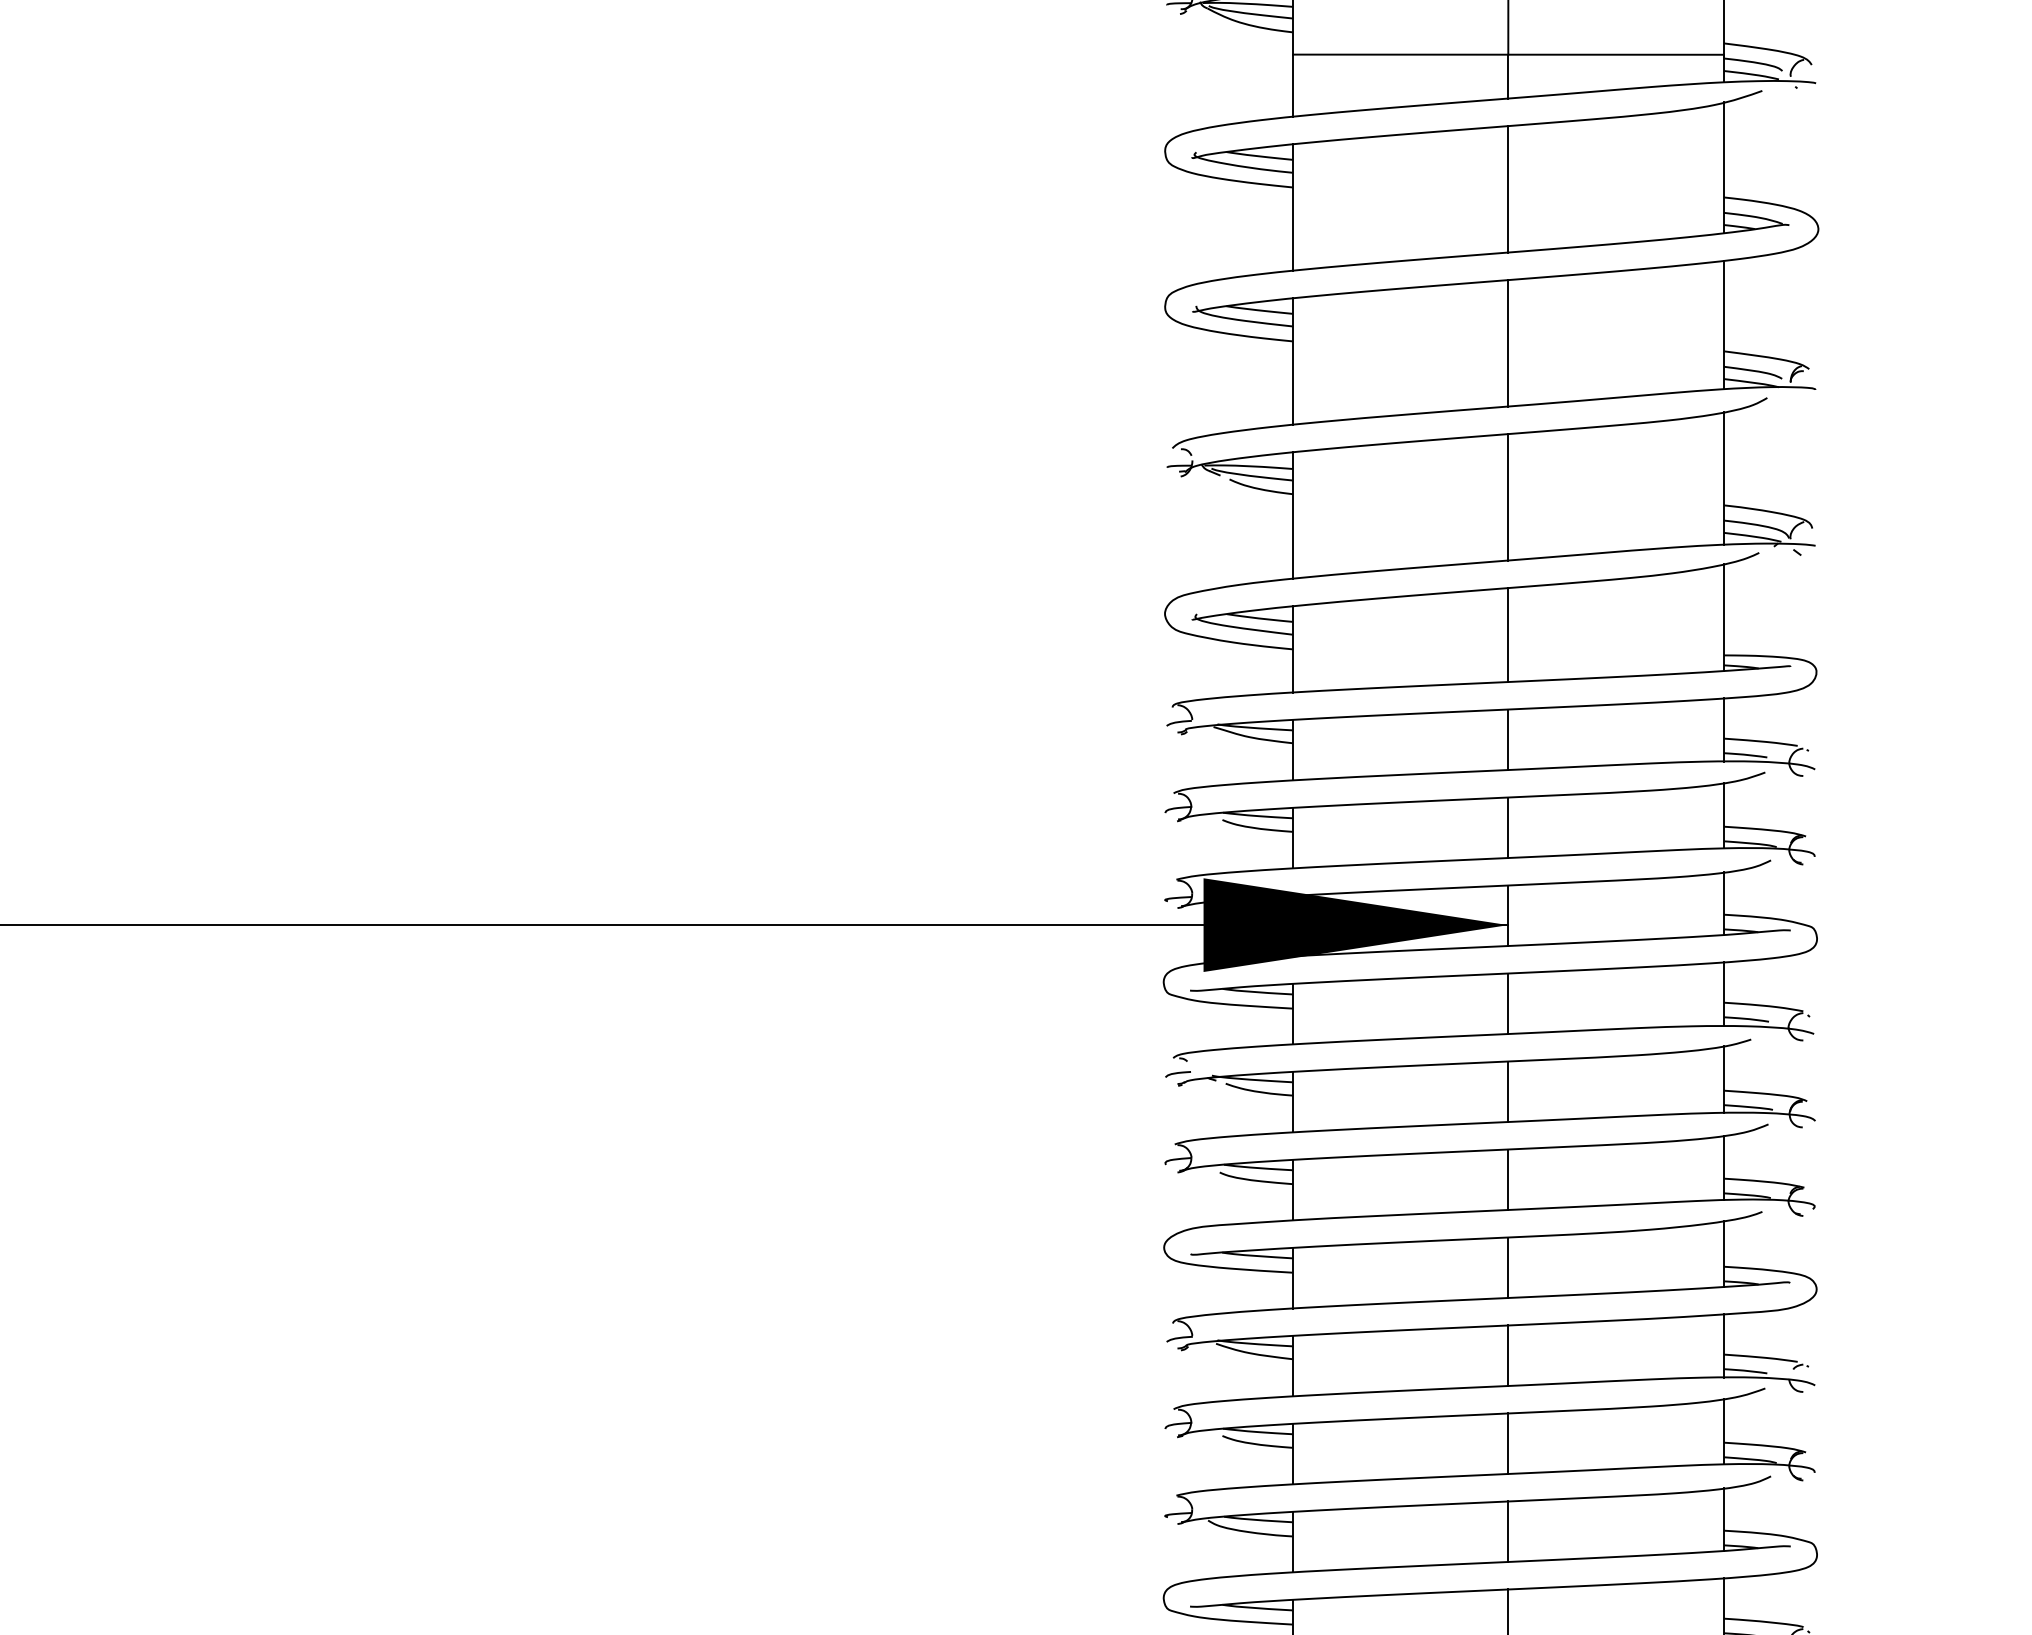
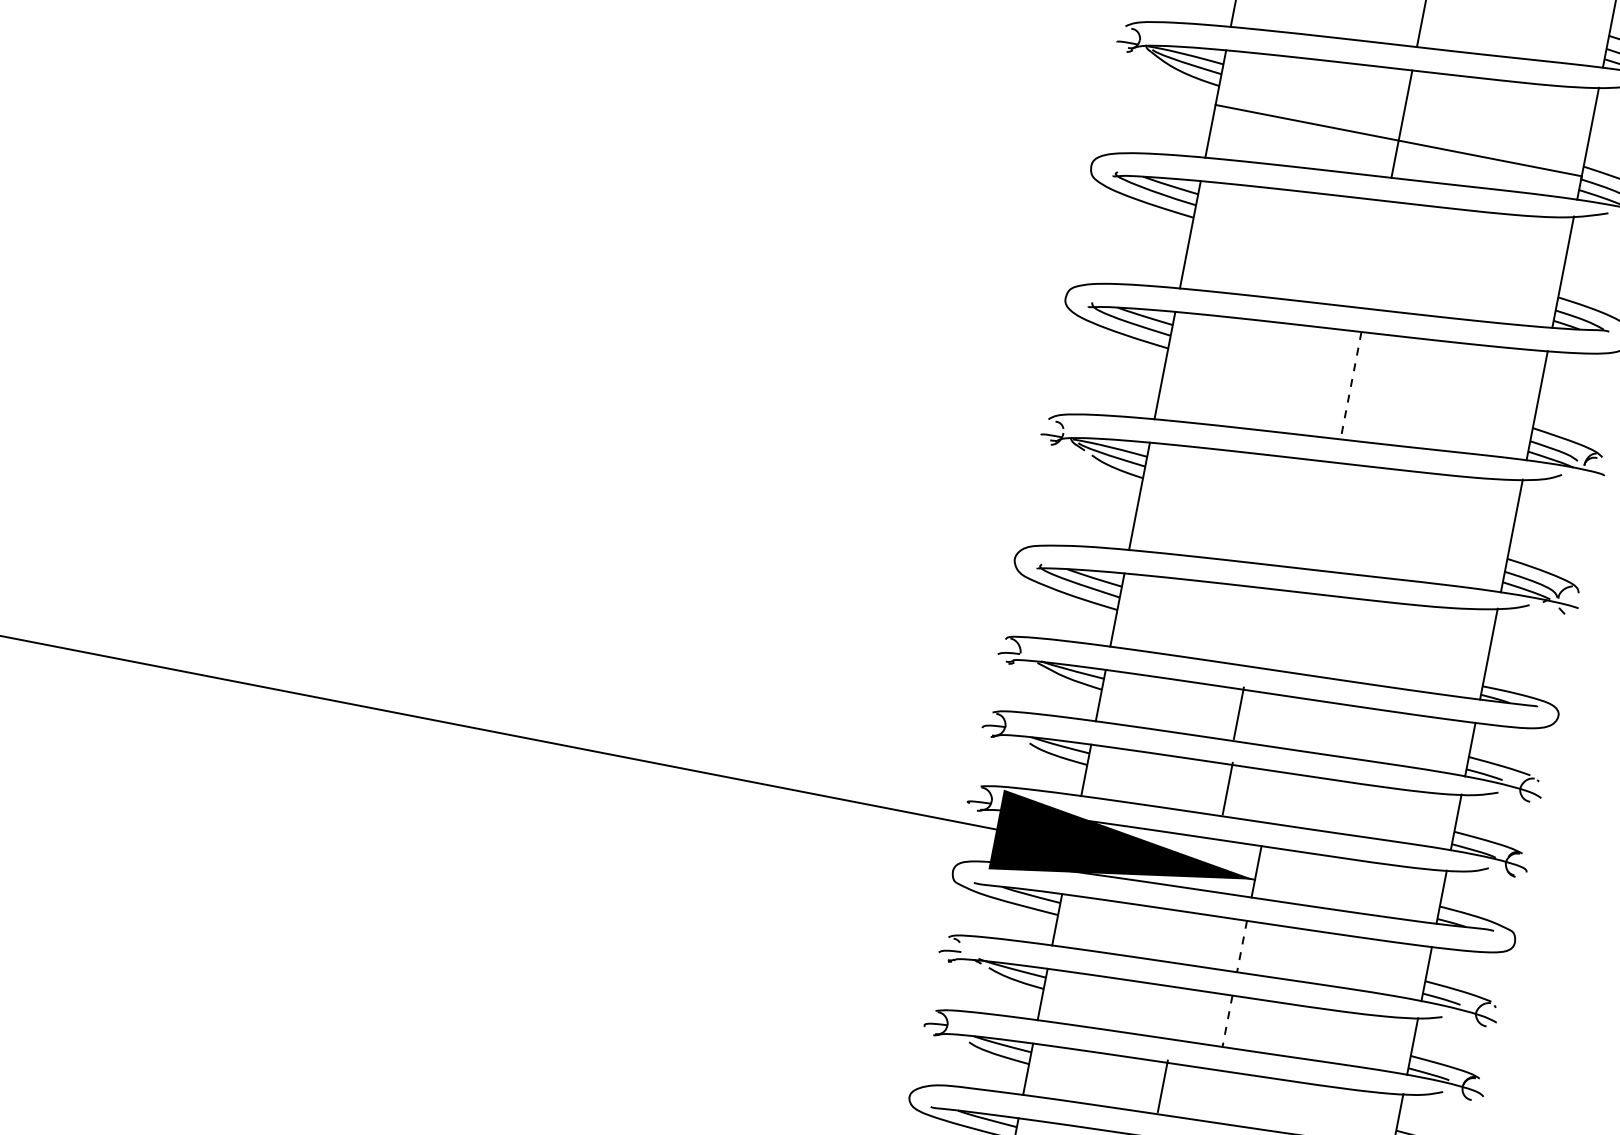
line: (1508, 189) -> (1376, 255), removed
line: (1508, 343) -> (1351, 385), solid -> dashed
line: (1508, 497) -> (1325, 516), removed
line: (1508, 635) -> (1302, 633), removed
line: (1508, 739) -> (1239, 713), moved
line: (1508, 827) -> (1227, 788), moved
line: (1508, 1004) -> (1242, 947), solid -> dashed
line: (1508, 1092) -> (1227, 1021), solid -> dashed
line: (1508, 1179) -> (1163, 1086), moved

